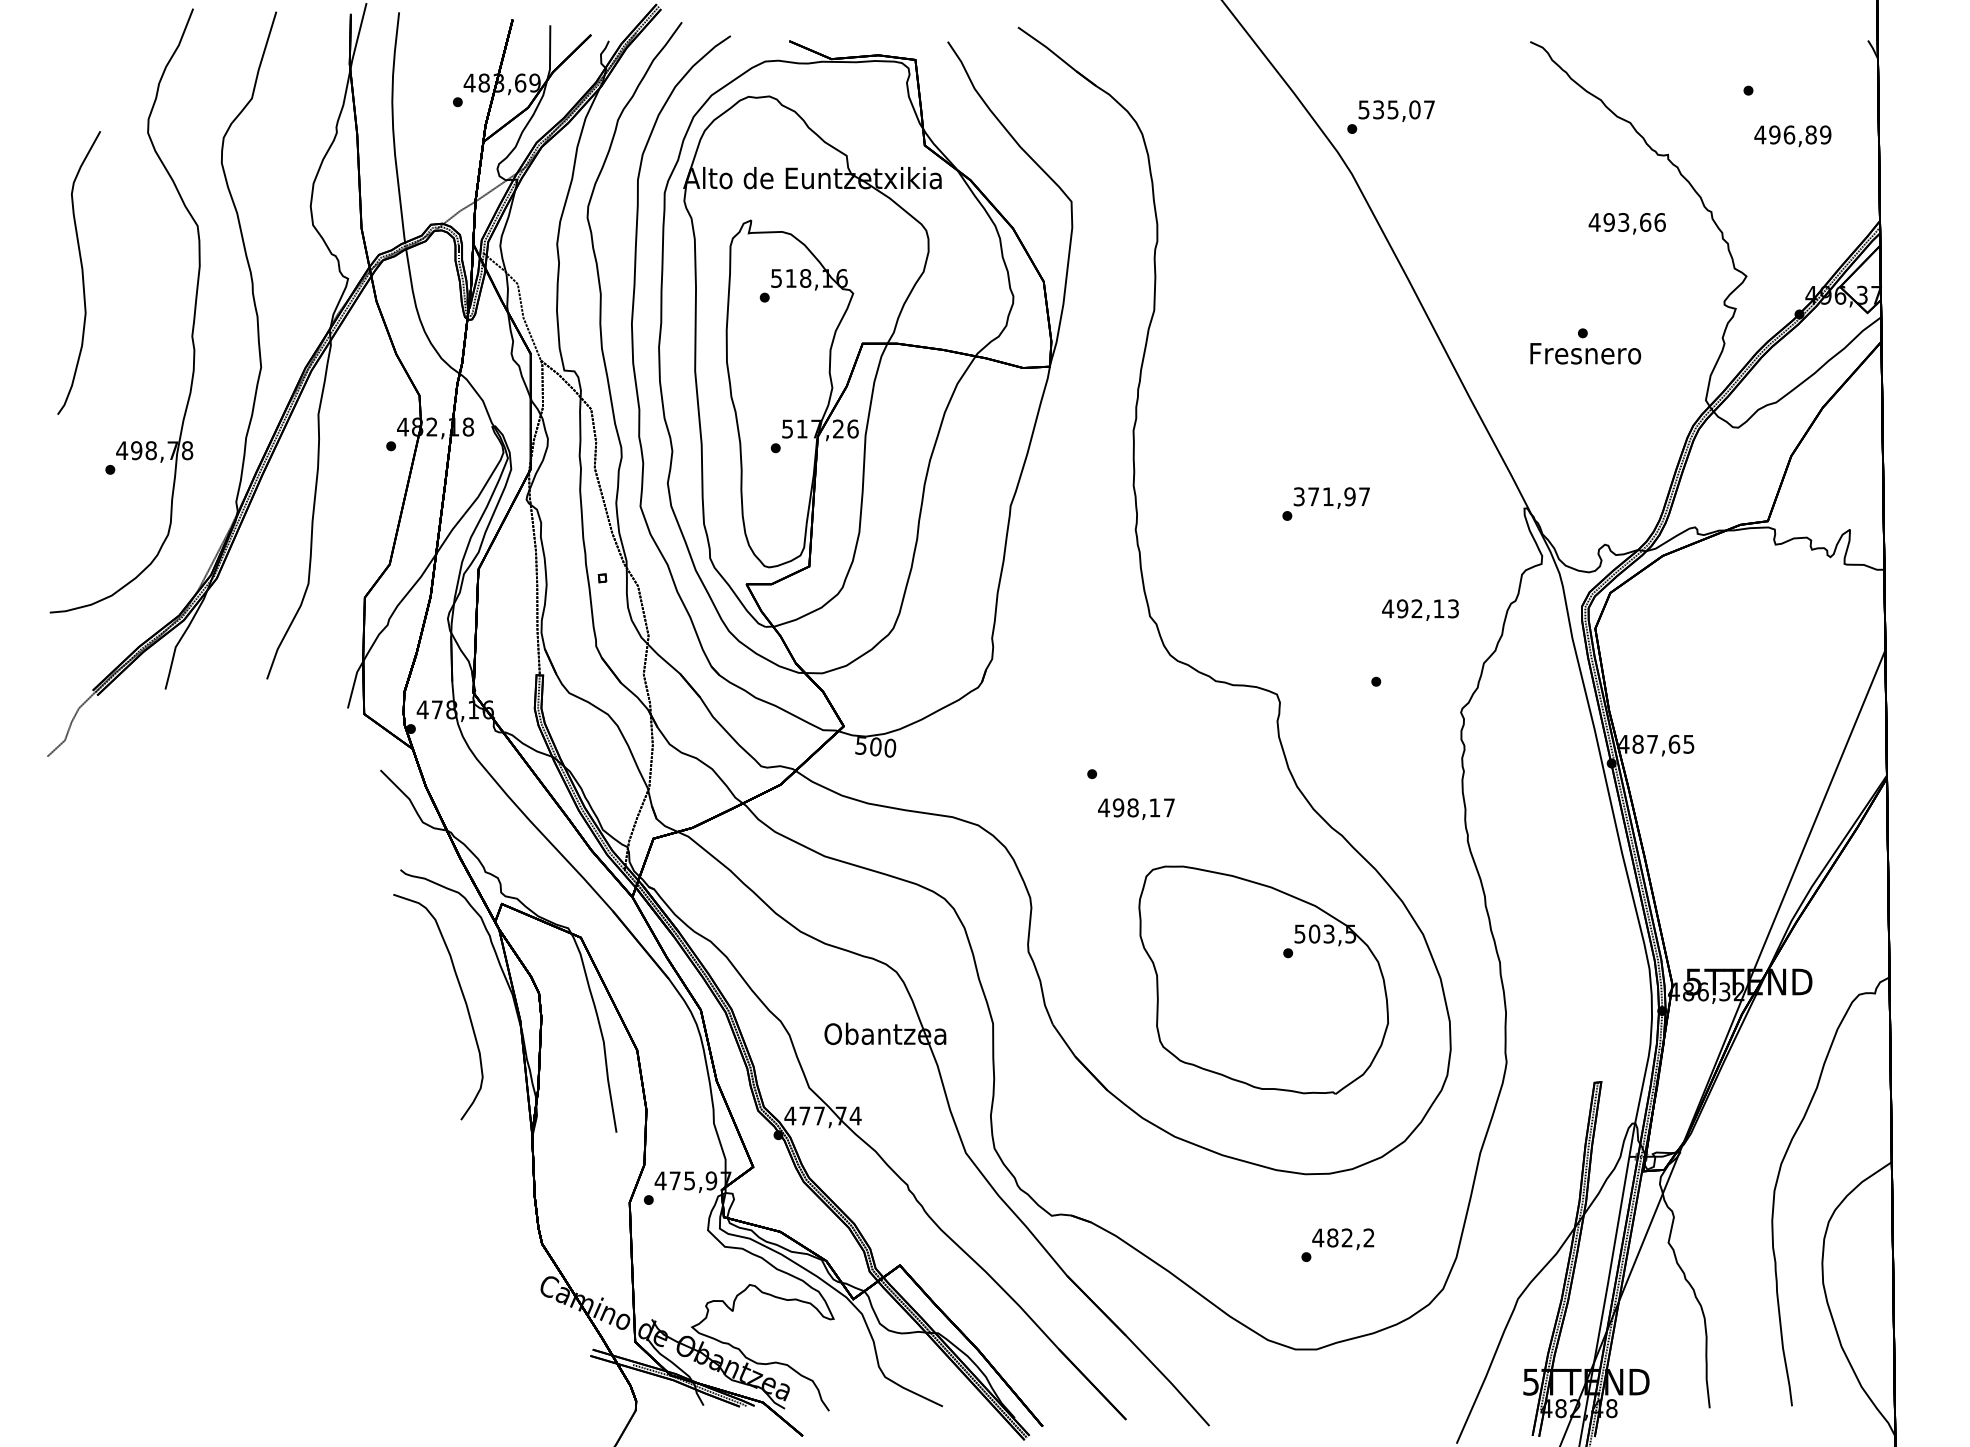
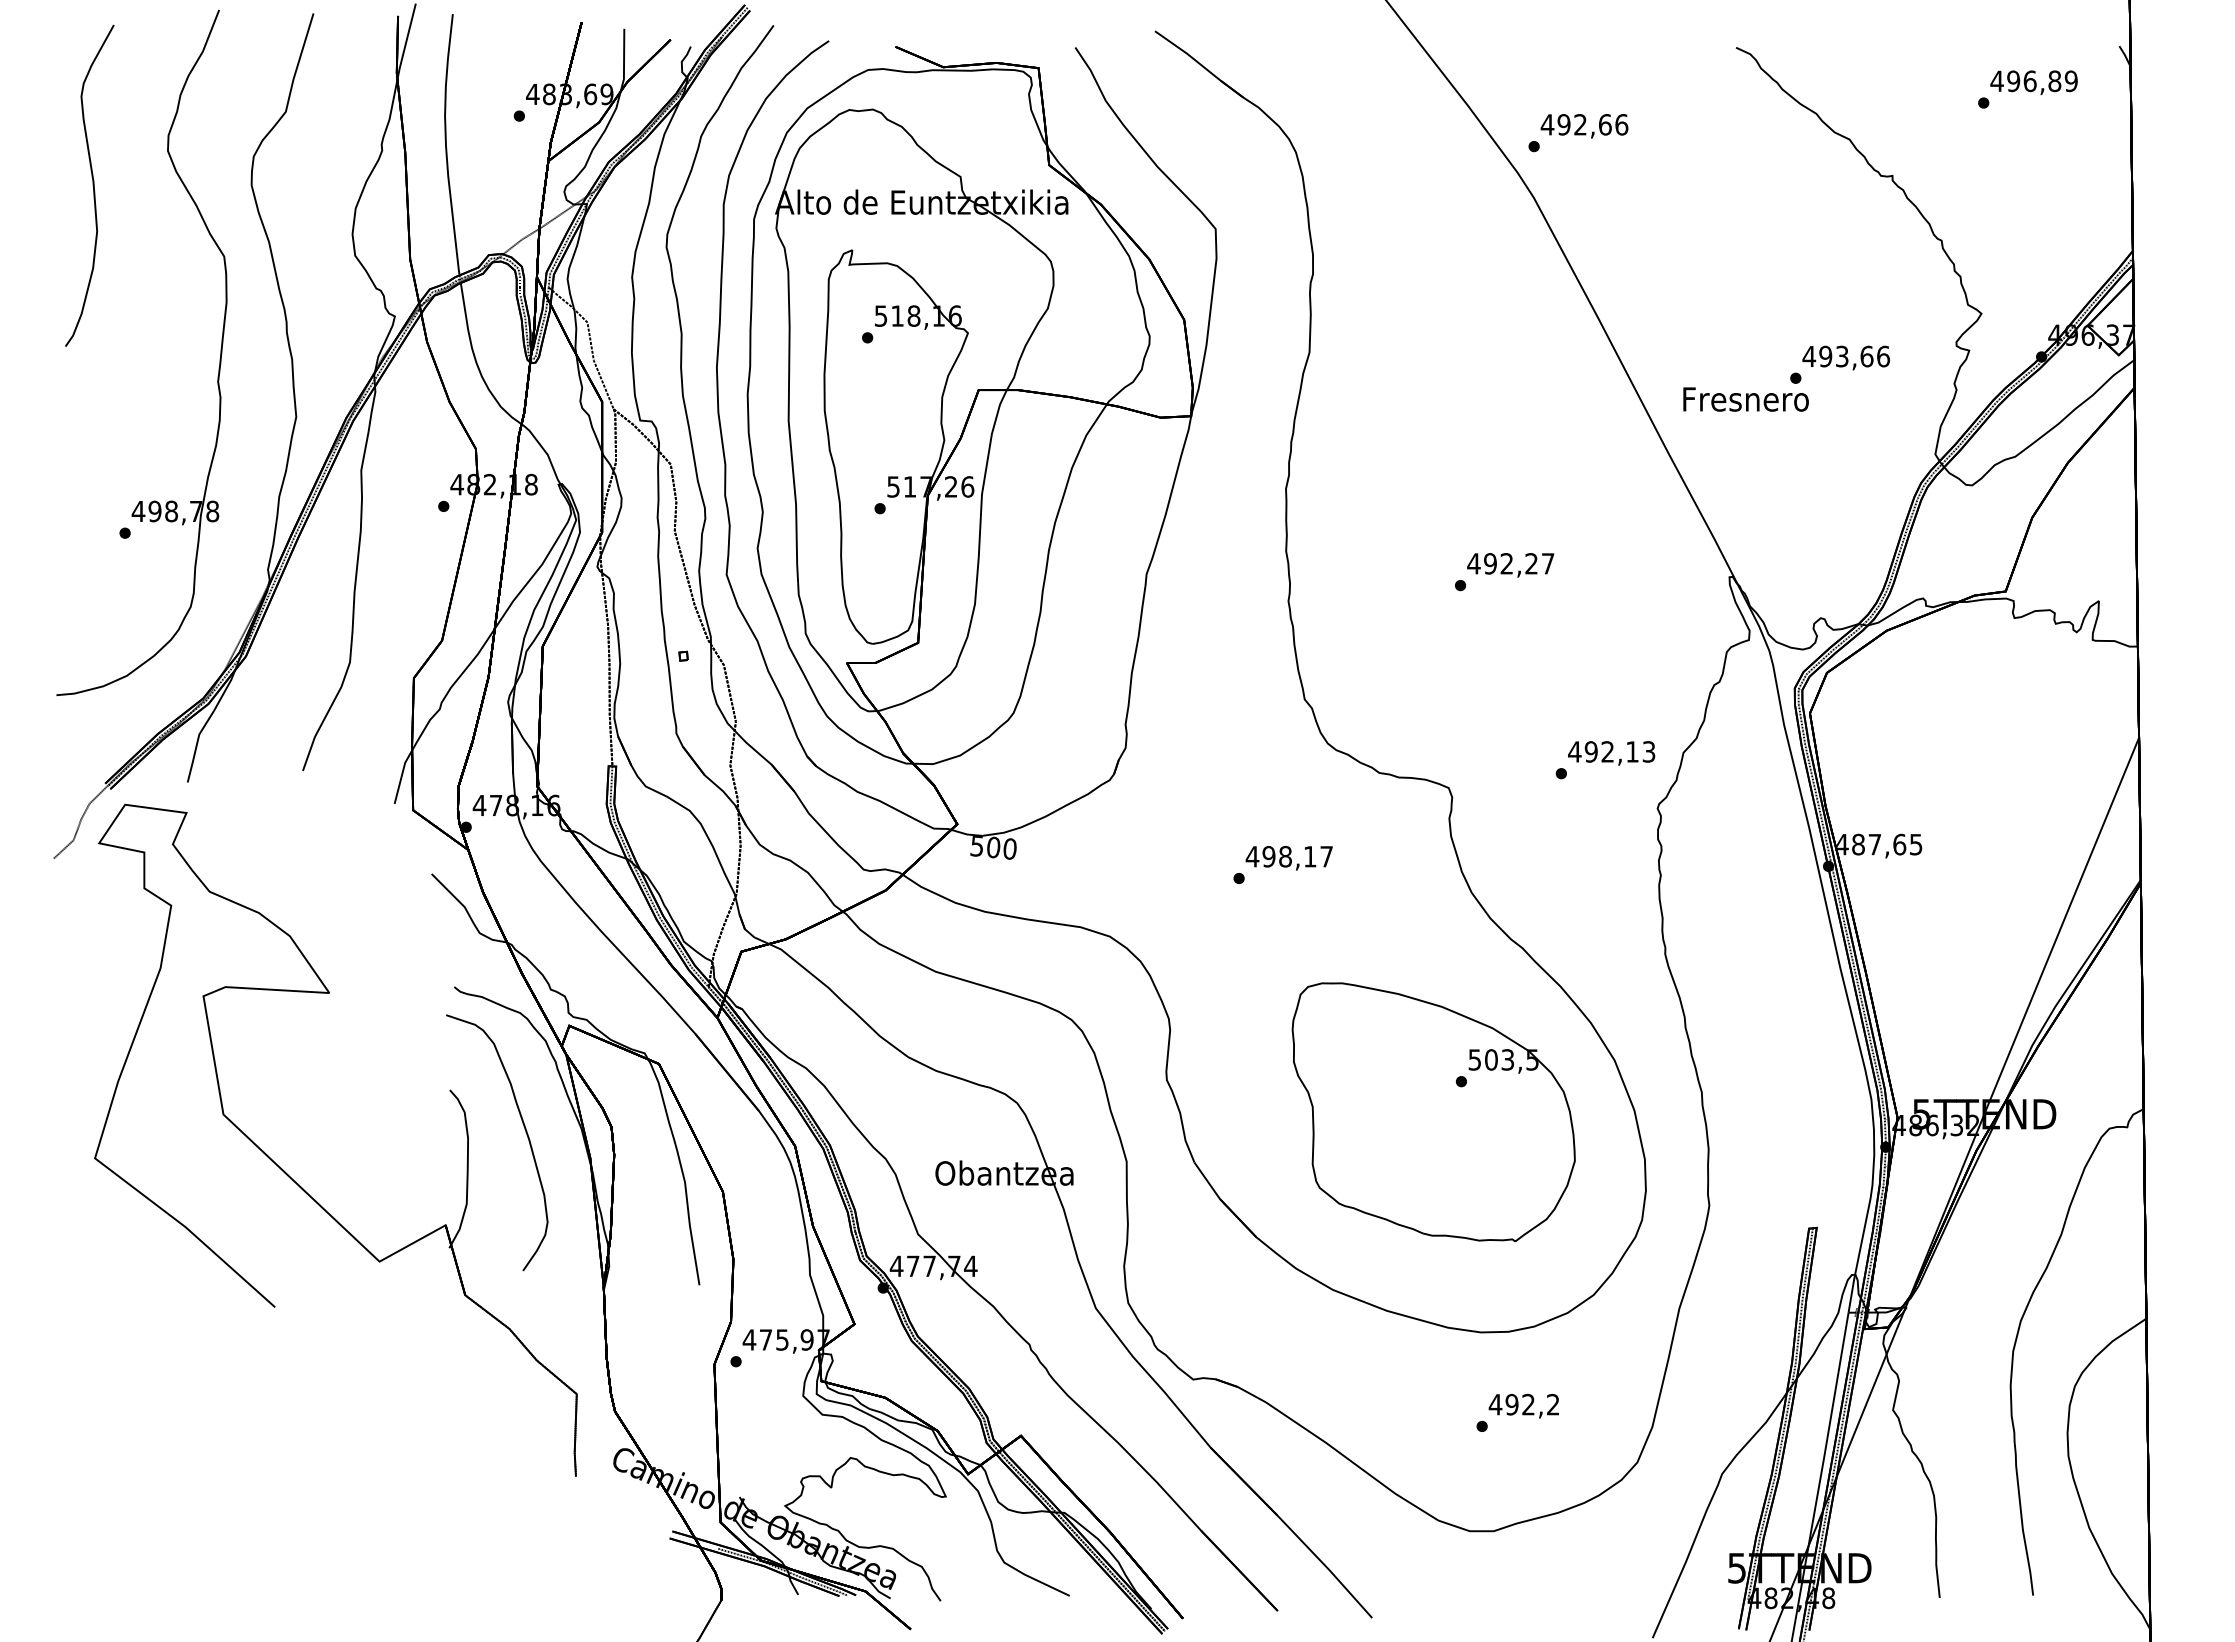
text: (1396, 109) -> (1584, 124), 535,07 -> 492,66
text: (1792, 136) -> (2033, 82), moved
text: (1626, 223) -> (1845, 357), moved
curve: (81, 272) -> (92, 185), moved
text: (1585, 353) -> (1745, 399), moved
text: (1324, 496) -> (1502, 563), 371,97 -> 492,27
text: (1420, 610) -> (1611, 753), moved
text: (1135, 809) -> (1288, 858), moved
part: (262, 1042) -> (297, 1182), added
text: (1332, 1237) -> (1511, 1404), 482,2 -> 492,2

